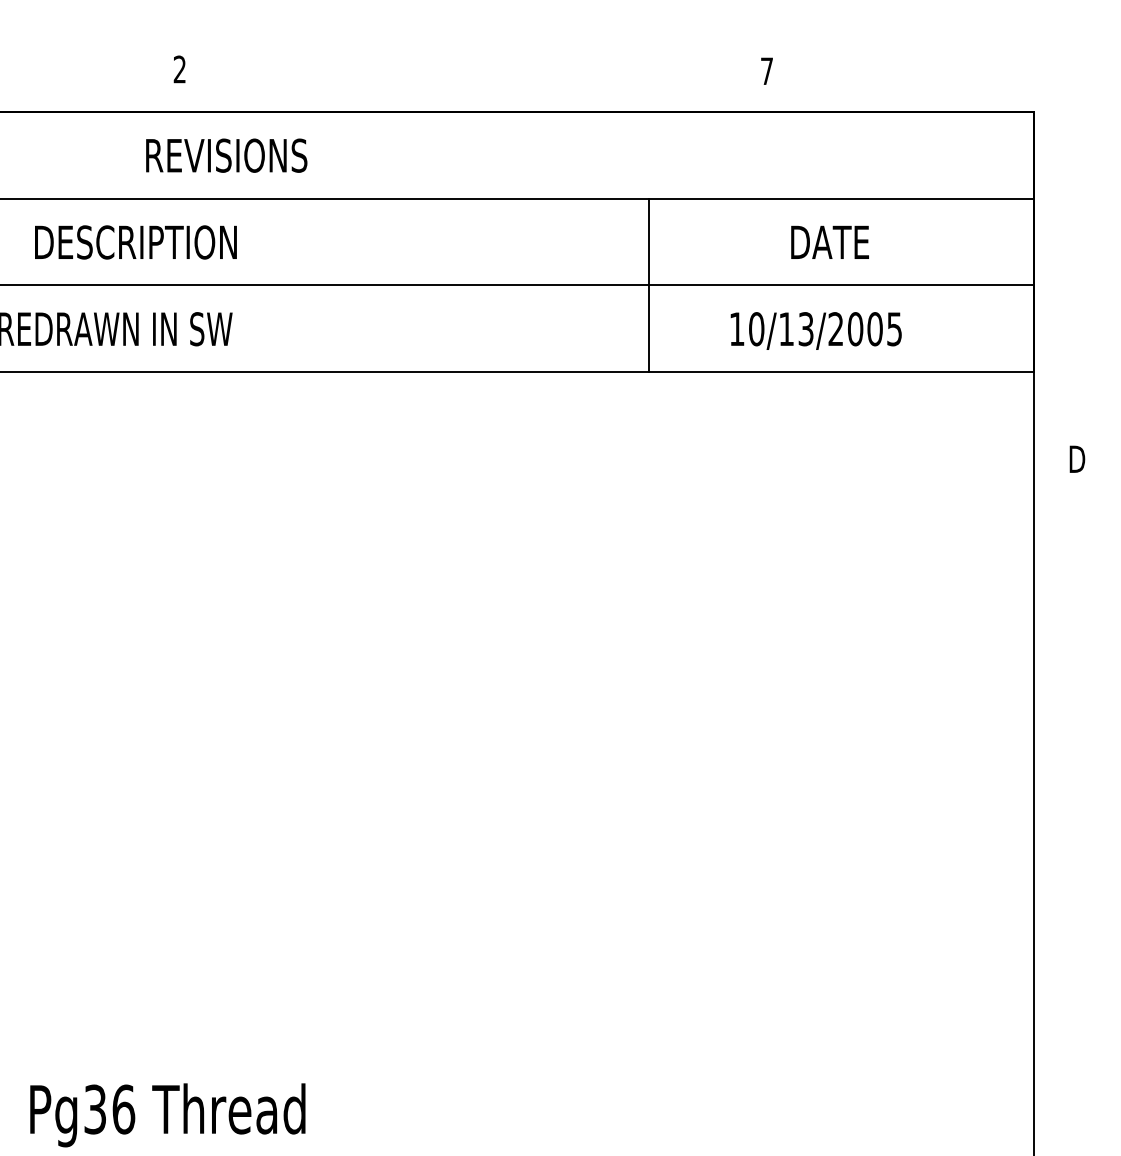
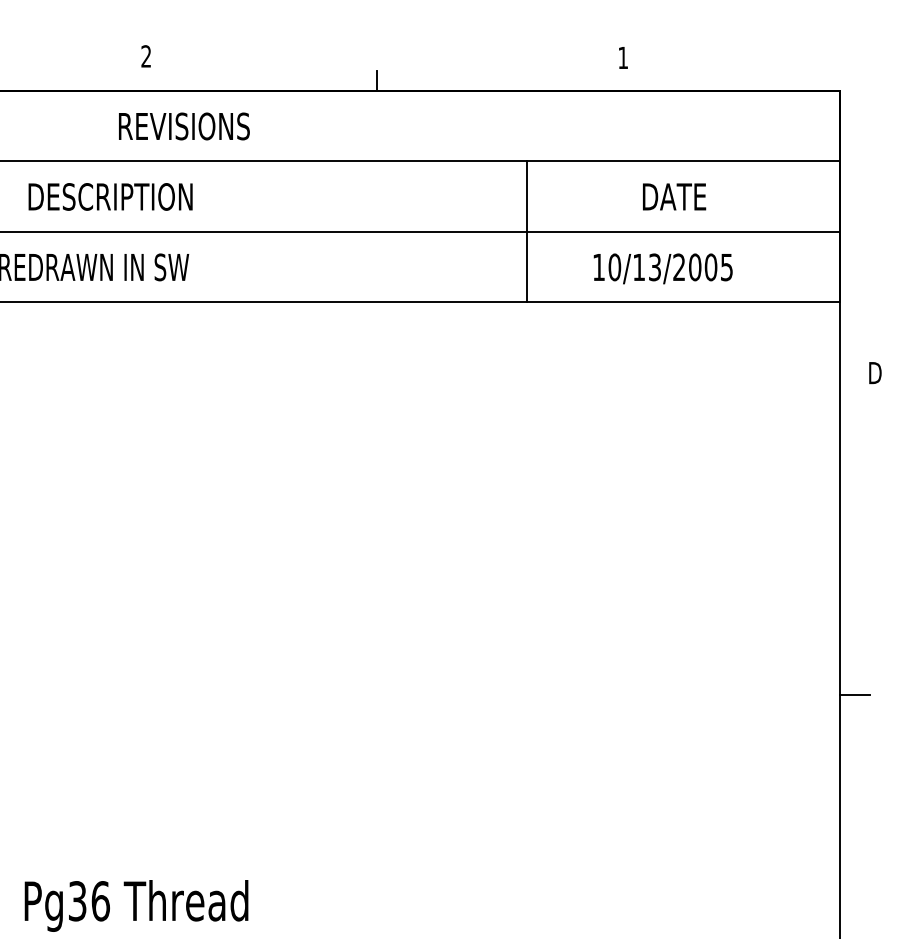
text: (766, 70) -> (622, 57), 7 -> 1
line: (463, 99) -> (376, 80), added
line: (1052, 855) -> (855, 694), added

